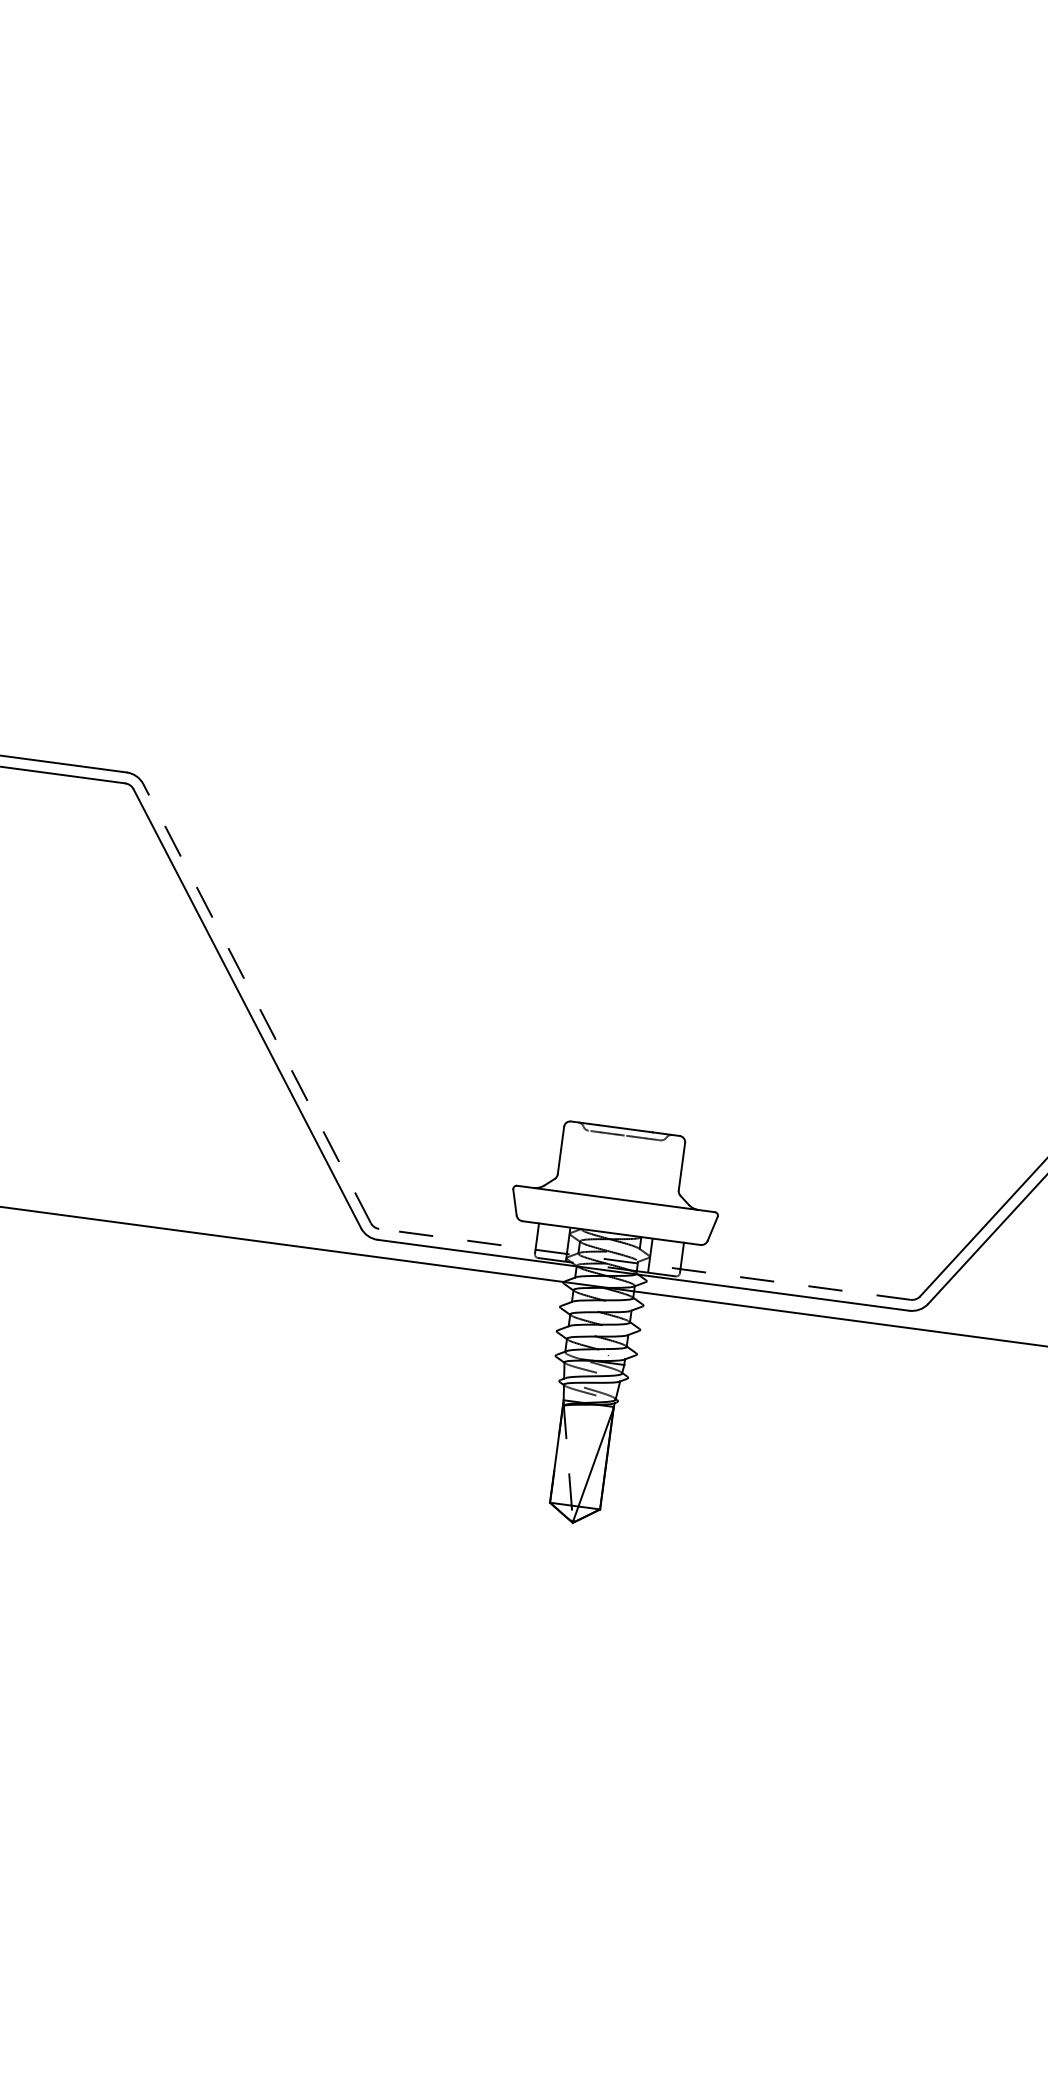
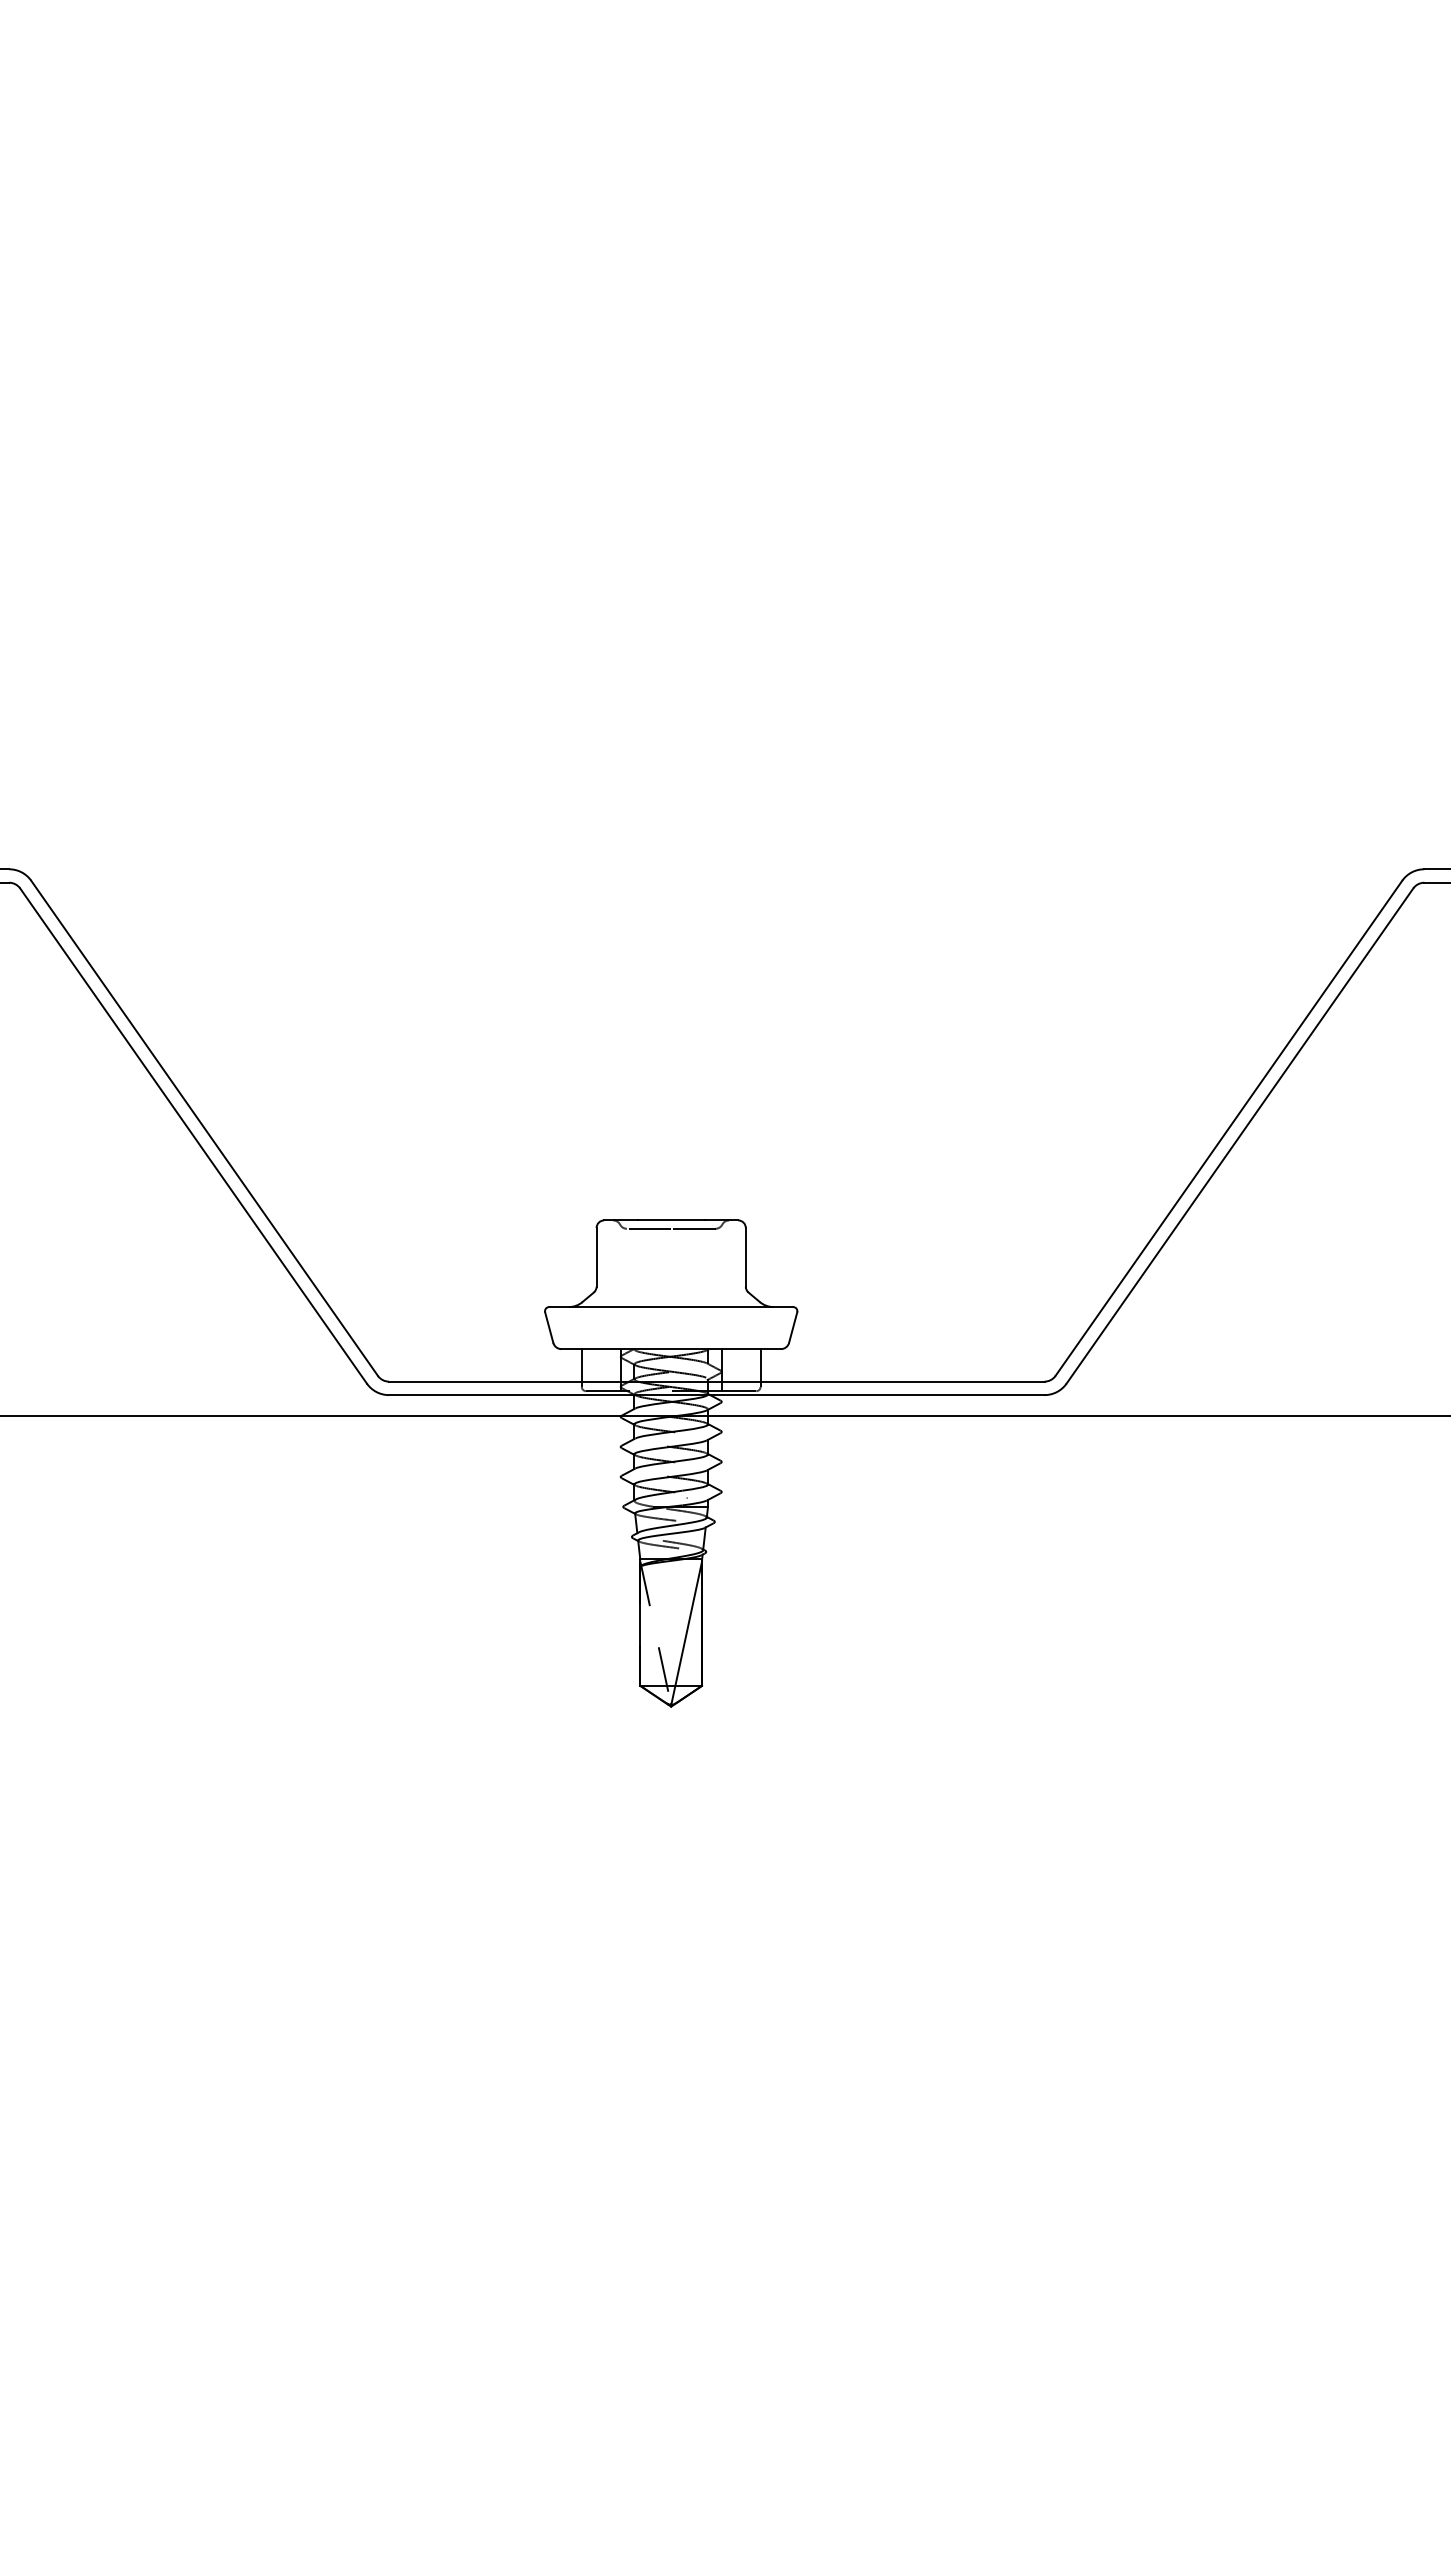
line: (257, 1002) -> (204, 1127), dashed -> solid
line: (644, 1264) -> (716, 1381), dashed -> solid

